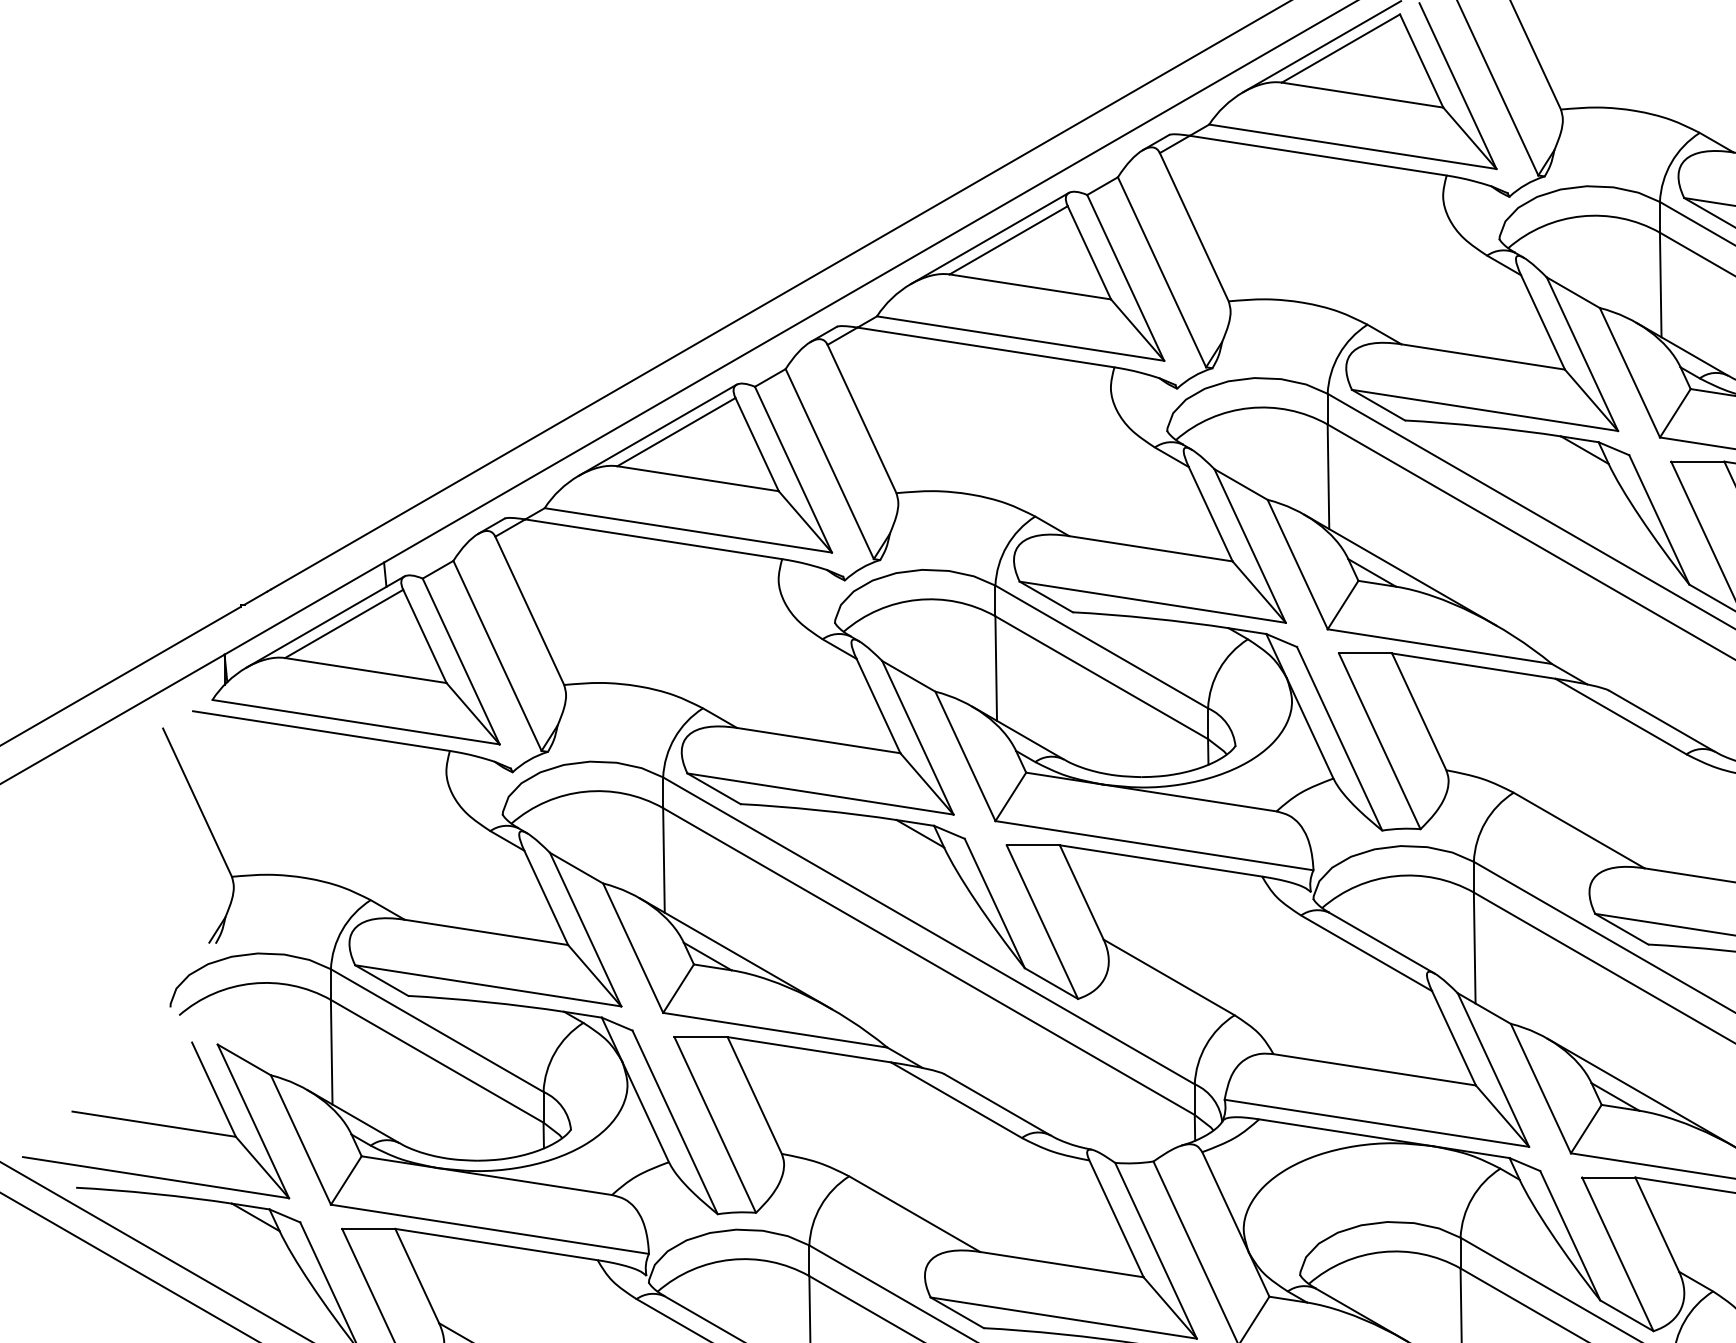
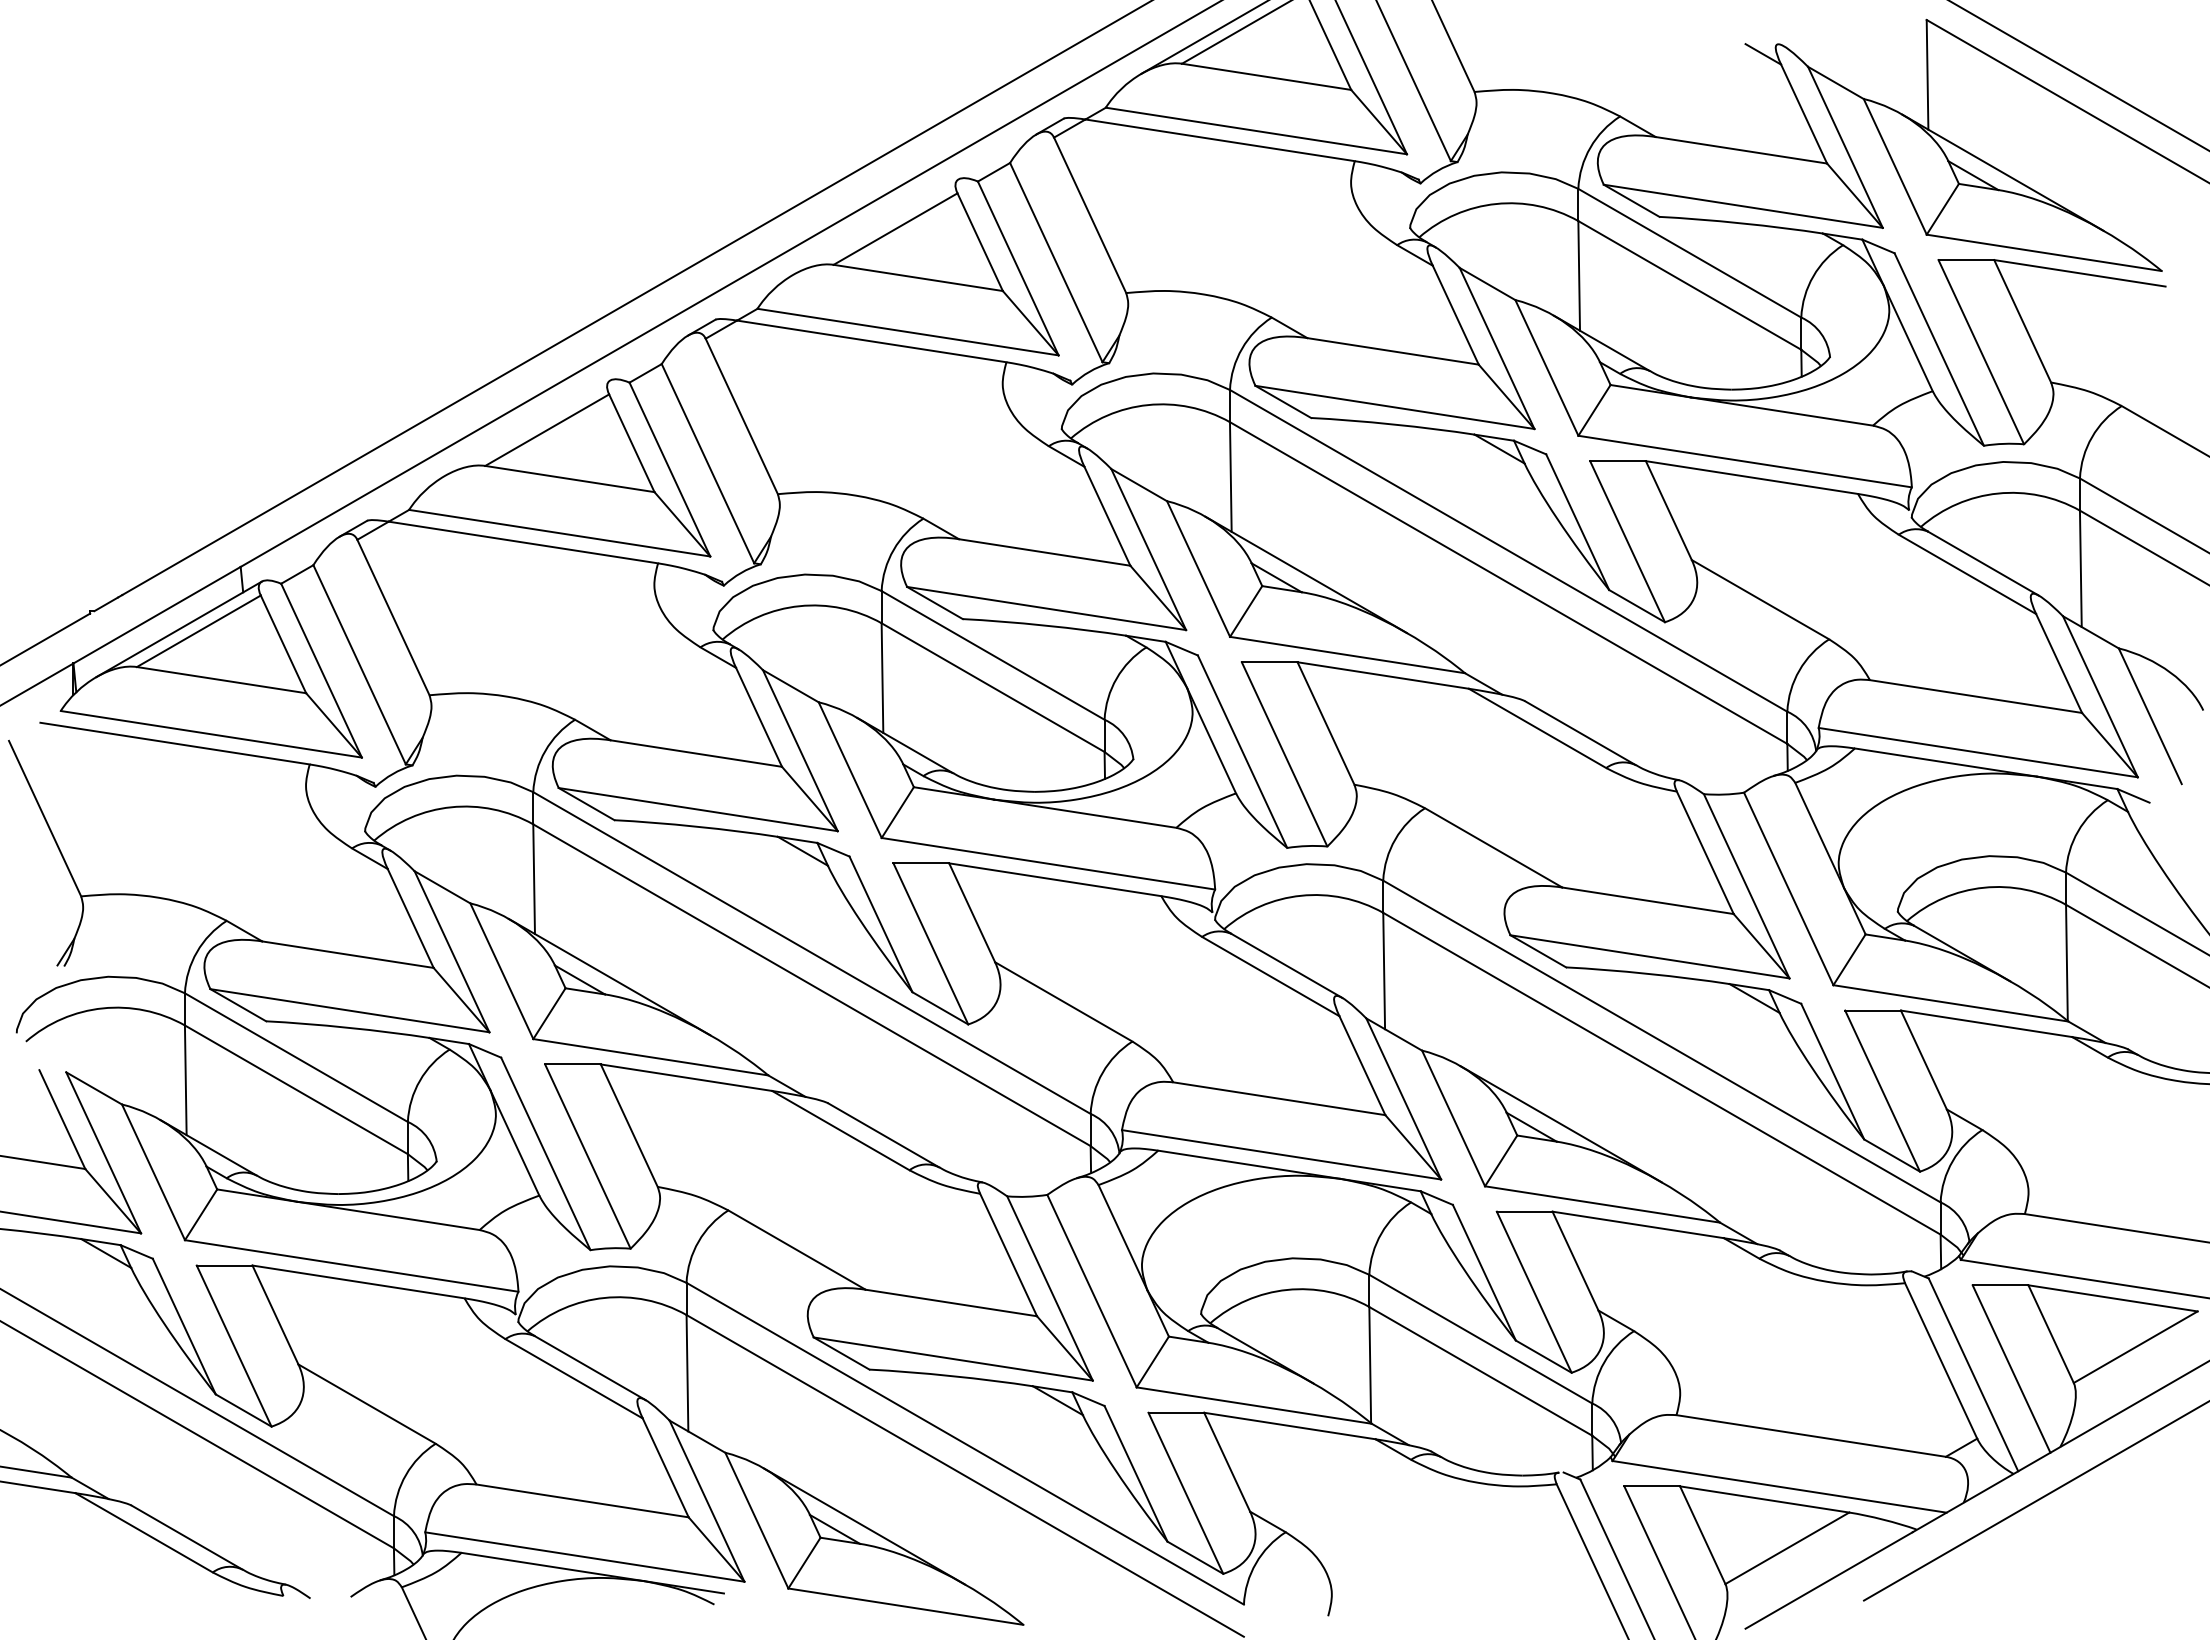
line: (989, 237) -> (875, 226), removed
line: (657, 430) -> (527, 428), removed

